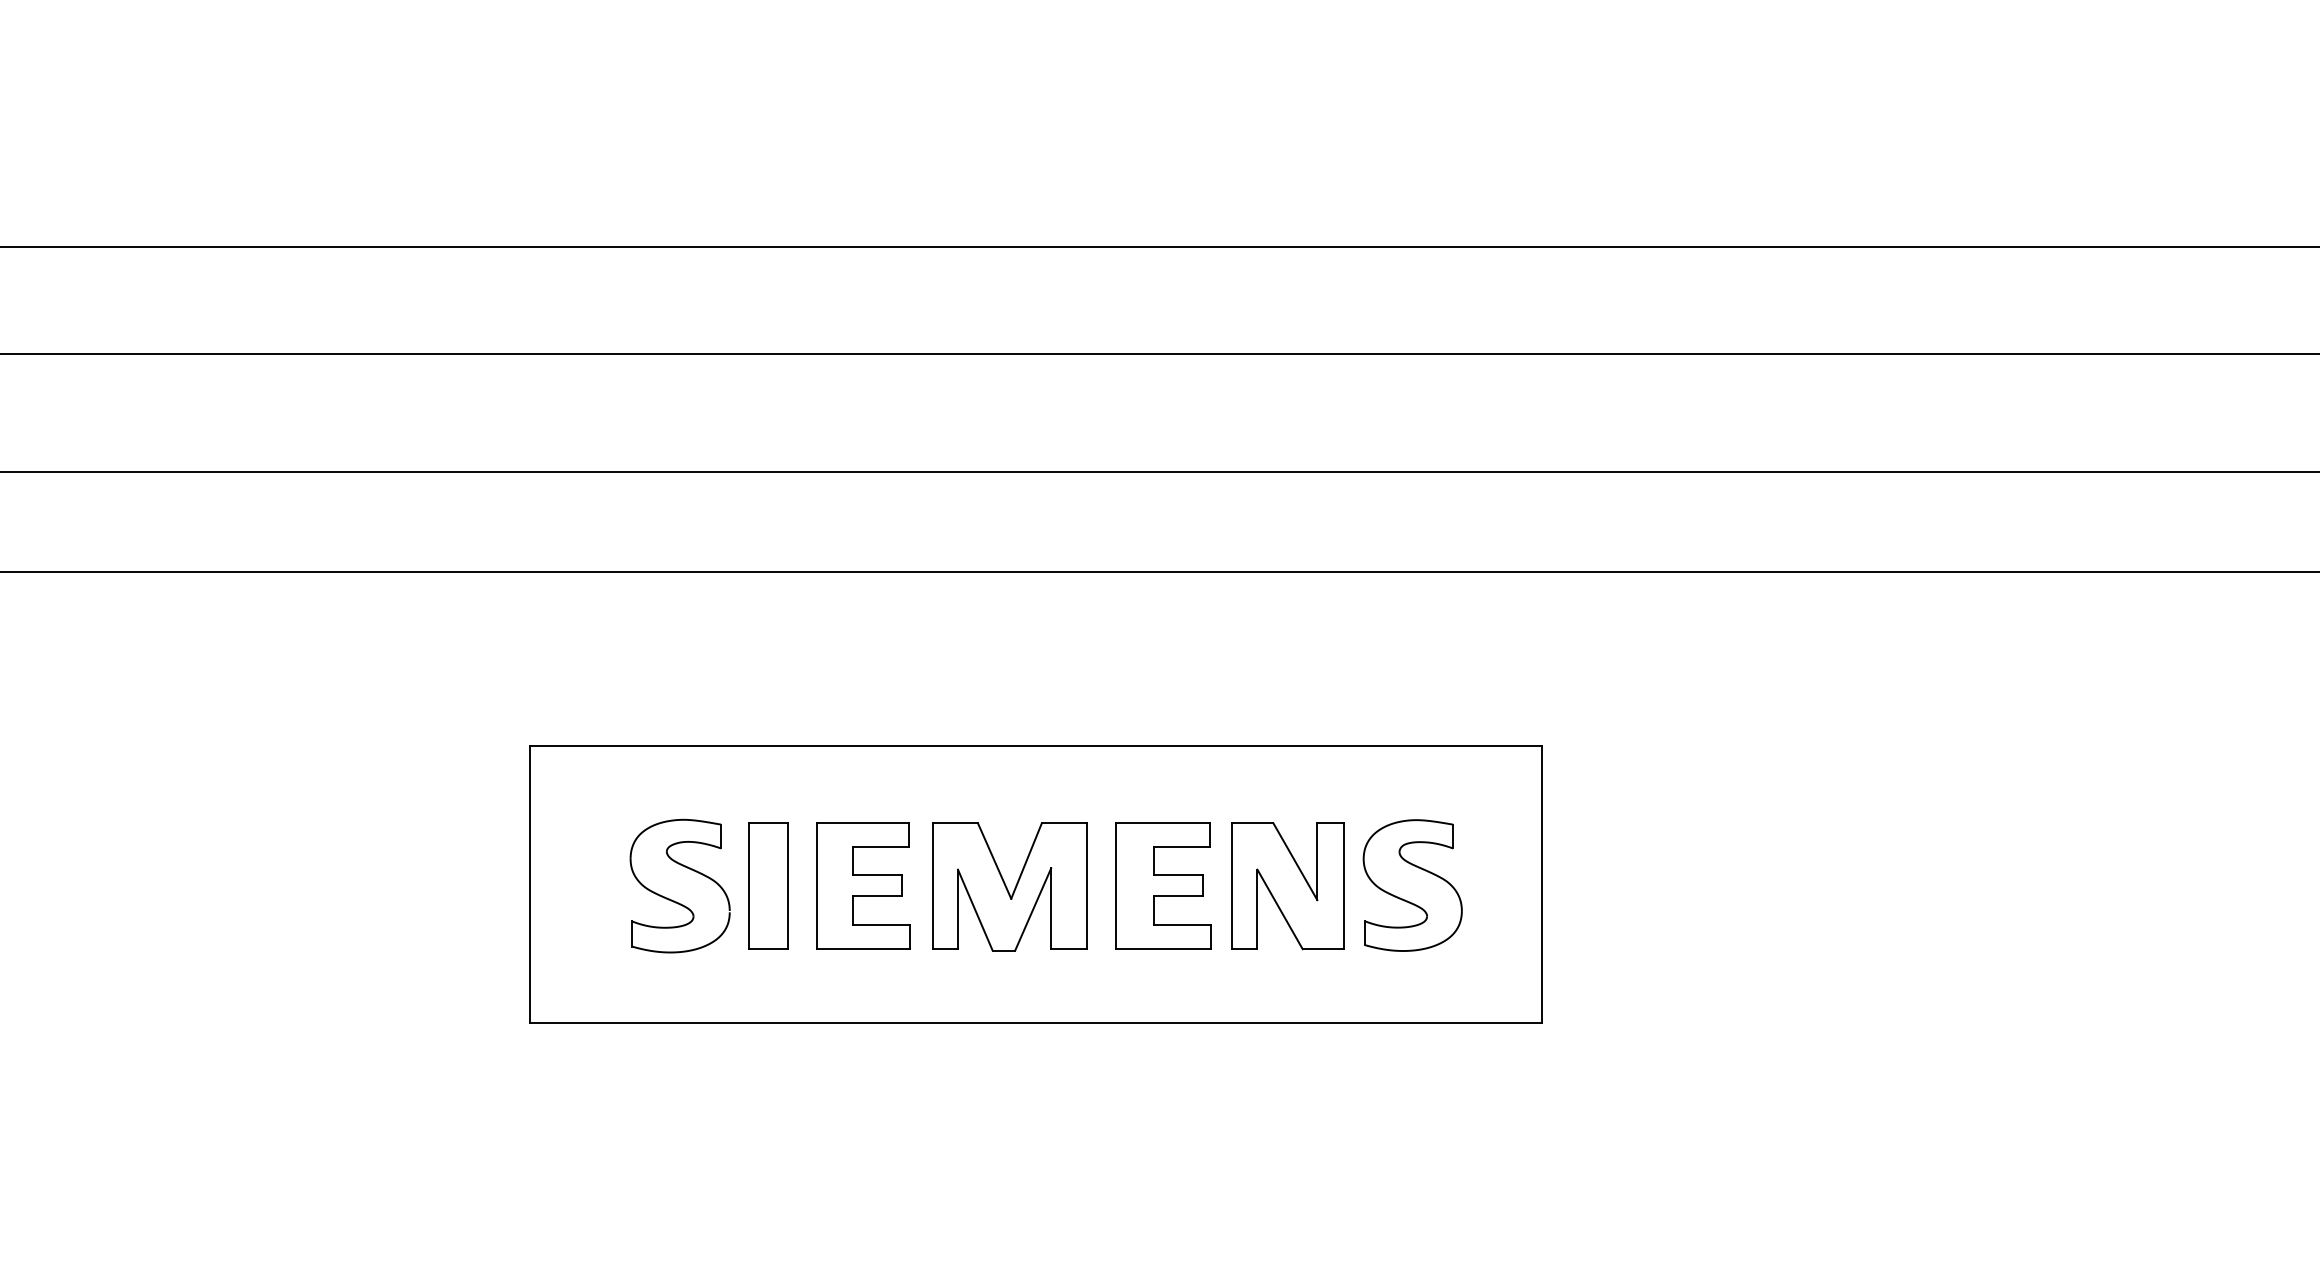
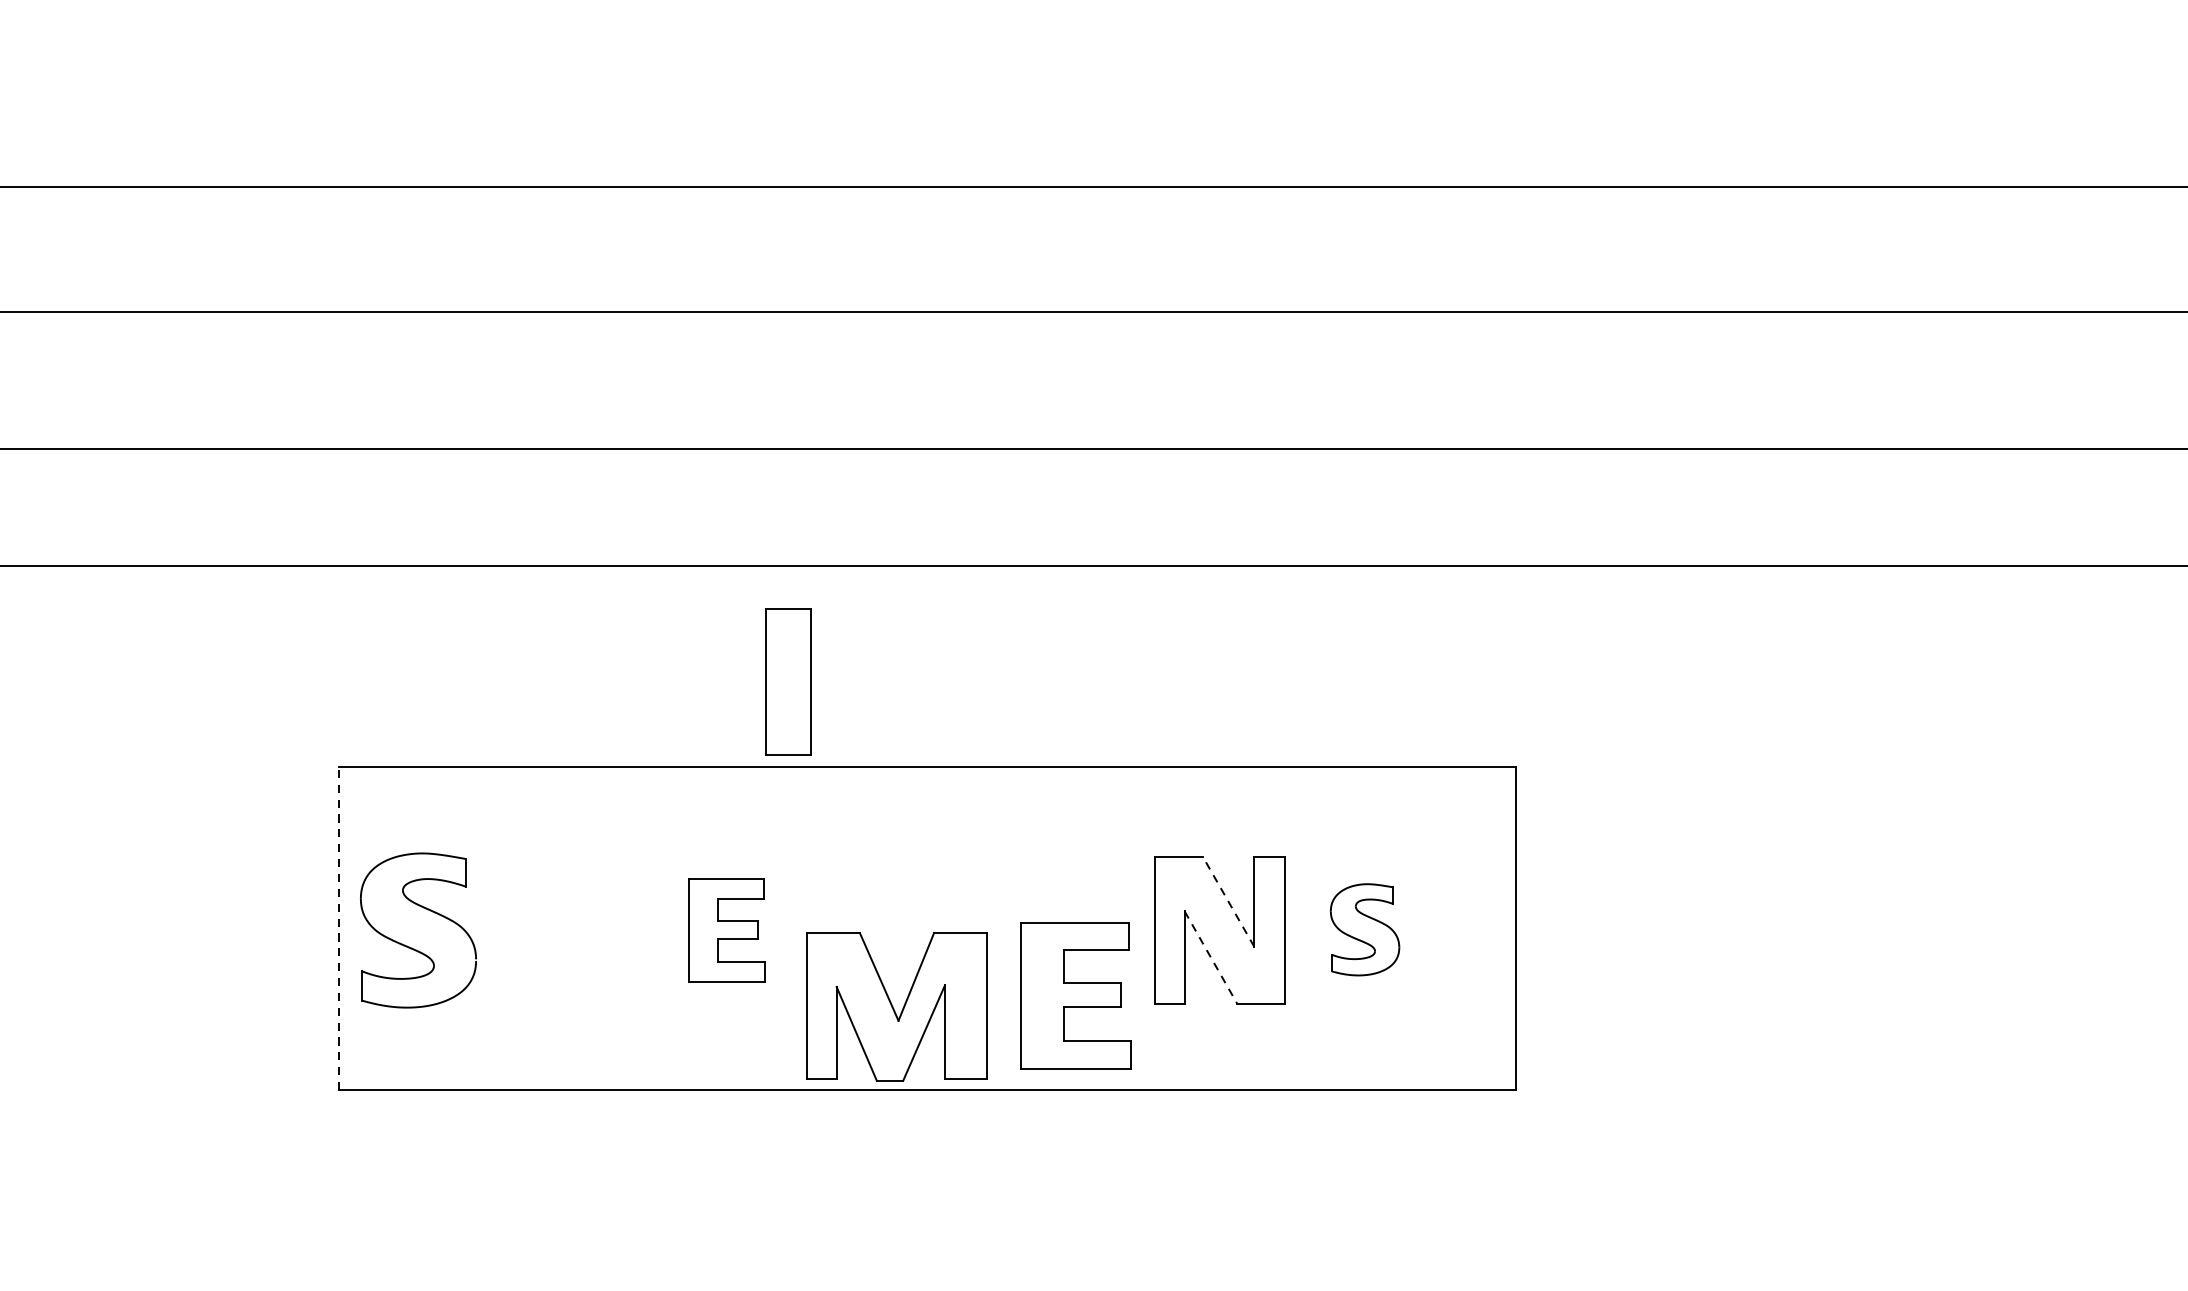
line: (1295, 861) -> (1228, 901), solid -> dashed
line: (529, 884) -> (338, 928), solid -> dashed
part: (768, 885) -> (788, 681), moved
part: (863, 885) -> (726, 929), size x0.7
part: (1163, 885) -> (1075, 994), moved
part: (1412, 885) -> (1364, 929), size x0.6
part: (1009, 886) -> (896, 1006), moved
part: (672, 899) -> (409, 946), moved
line: (1280, 909) -> (1211, 957), solid -> dashed

